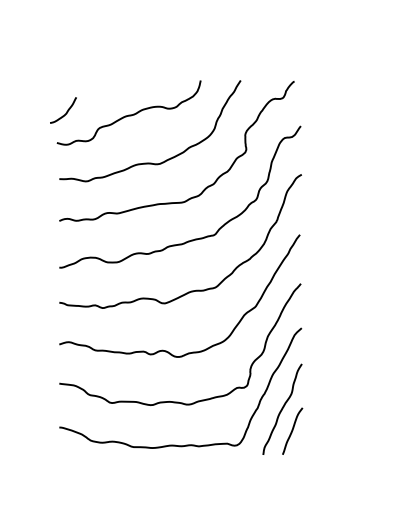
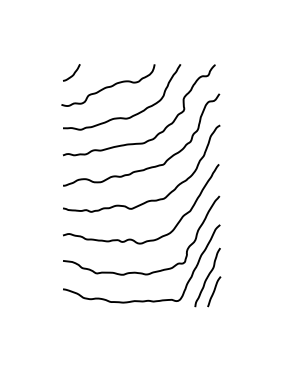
curve: (66, 110) -> (73, 72), moved

